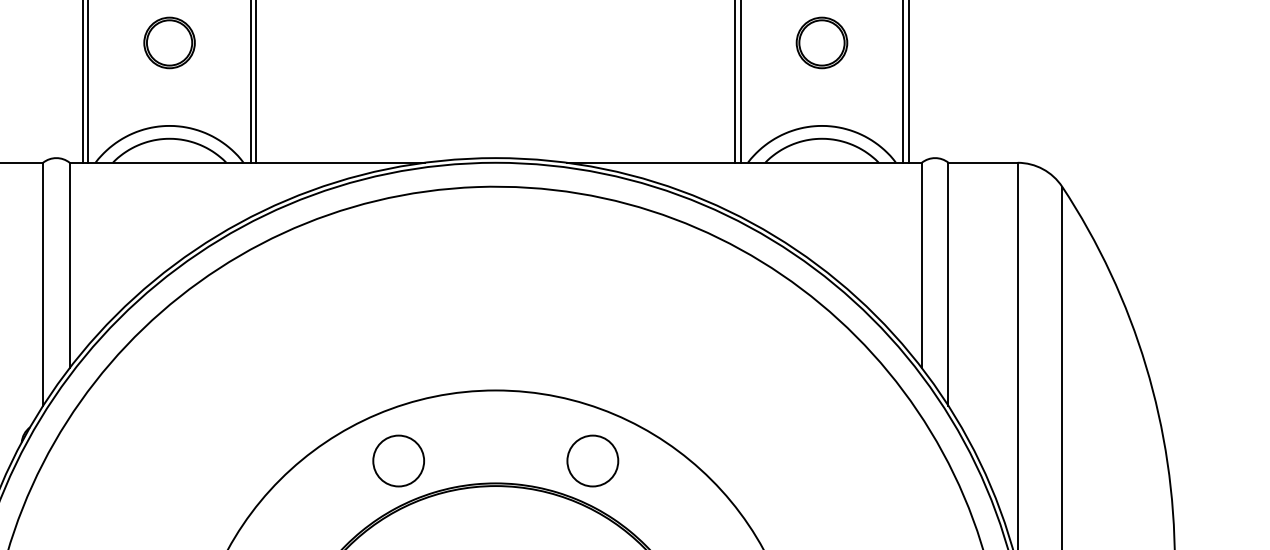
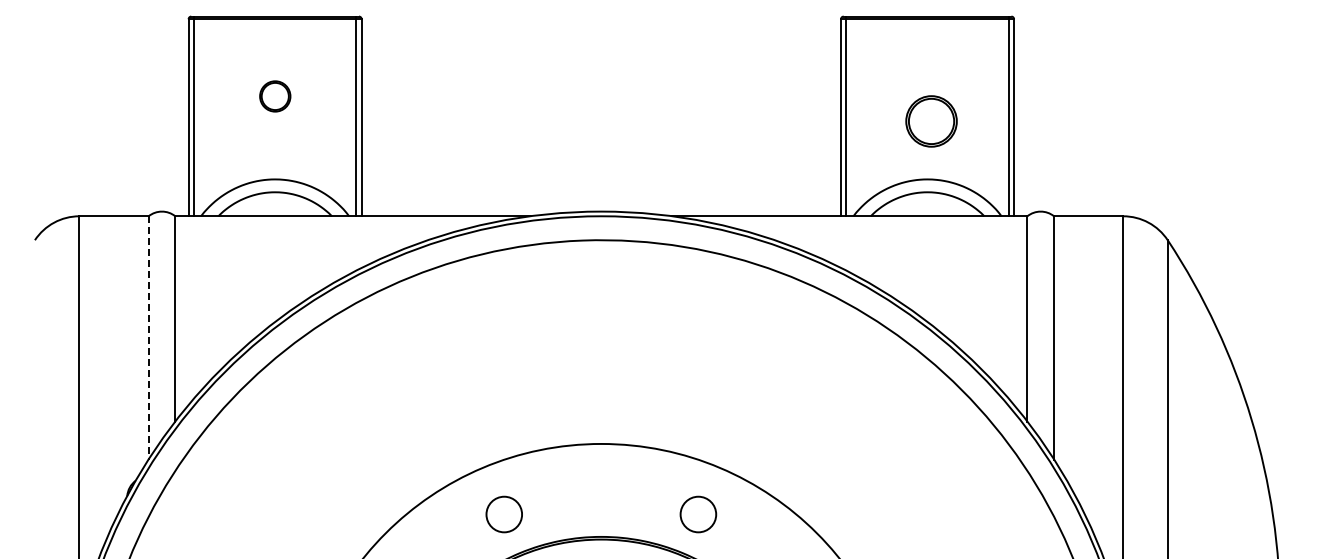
part: (169, 43) -> (275, 96), size x0.6
part: (821, 43) -> (931, 121), moved
line: (42, 284) -> (148, 337), solid -> dashed
circle: (397, 461) -> (503, 514), size x0.7
circle: (591, 461) -> (697, 514), size x0.7

